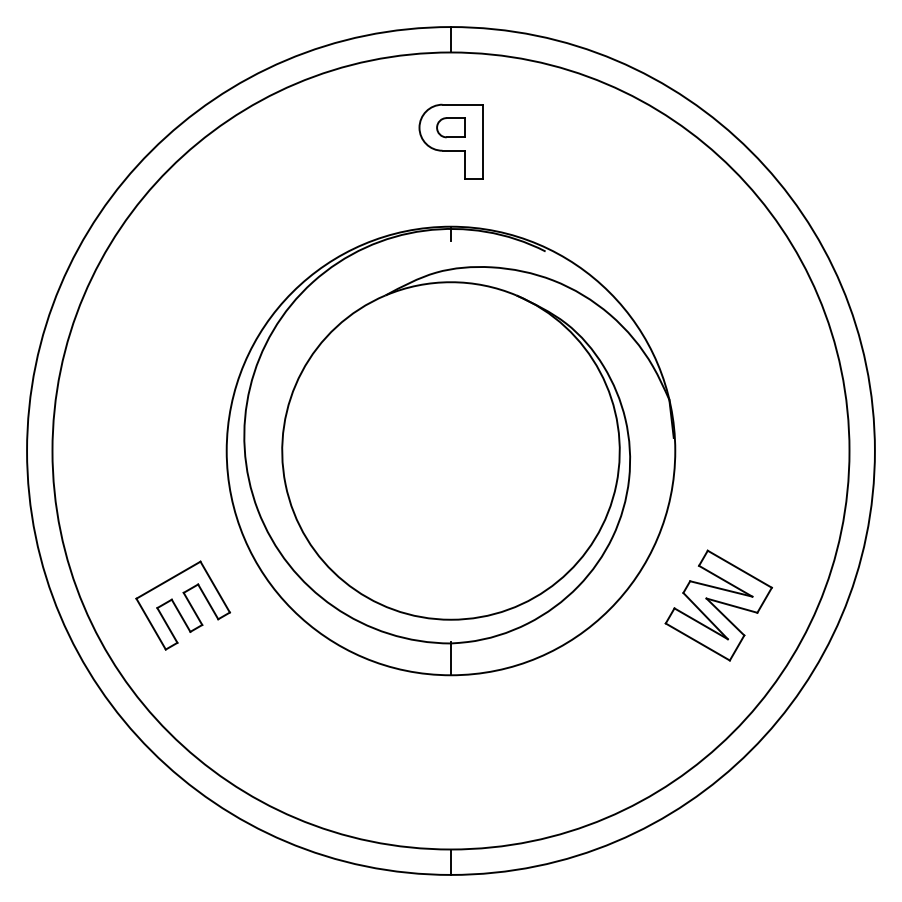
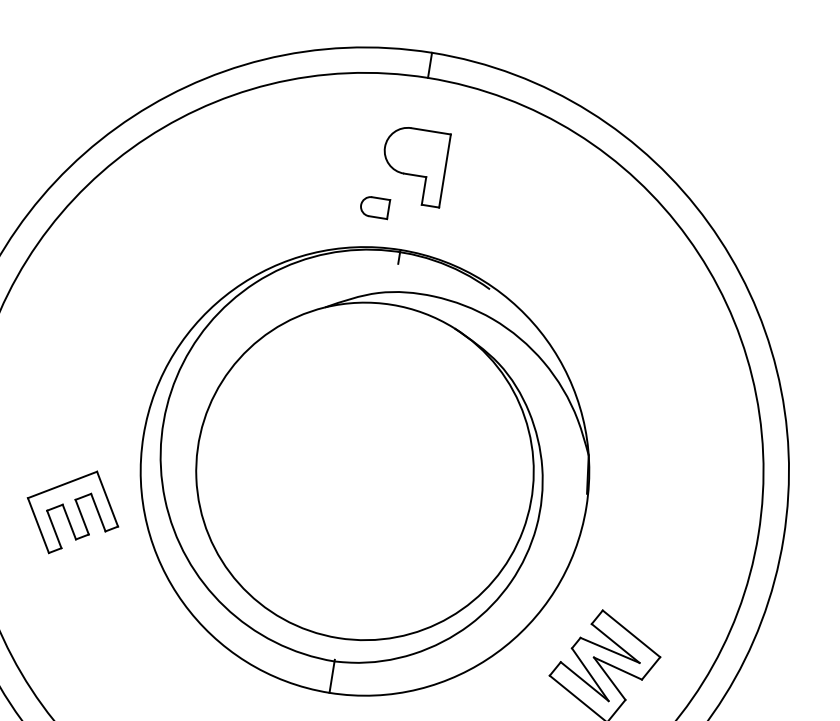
part: (450, 127) -> (374, 207), moved
part: (182, 605) -> (72, 512), moved

